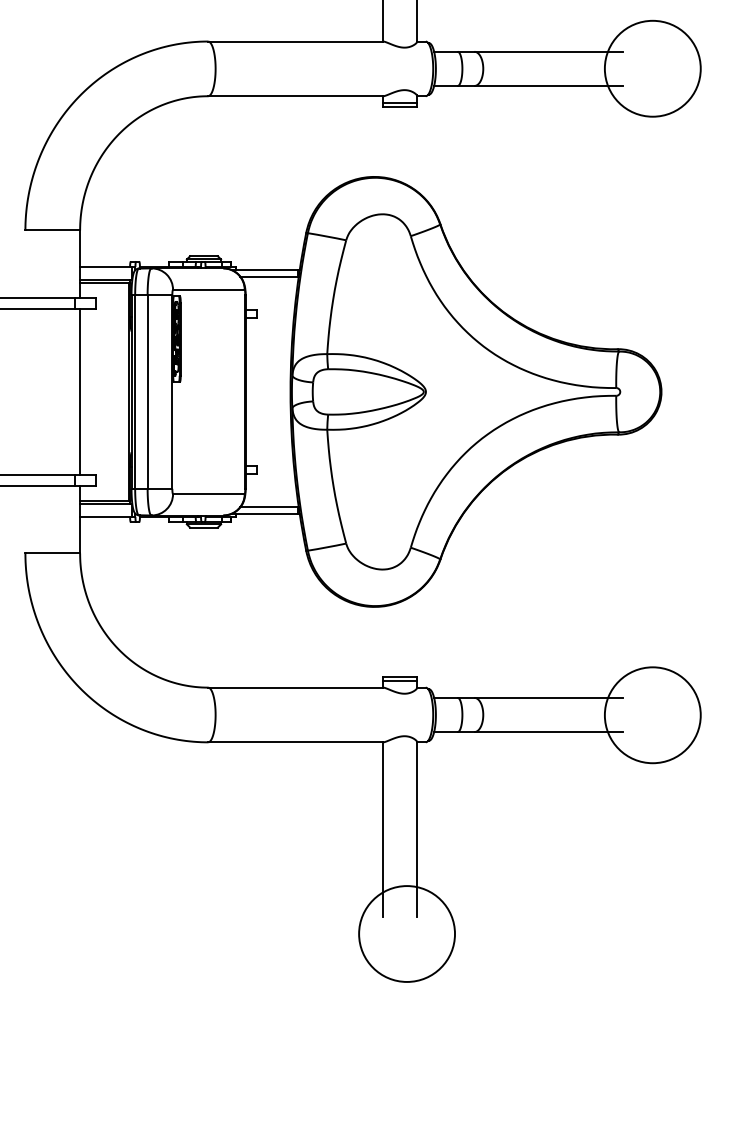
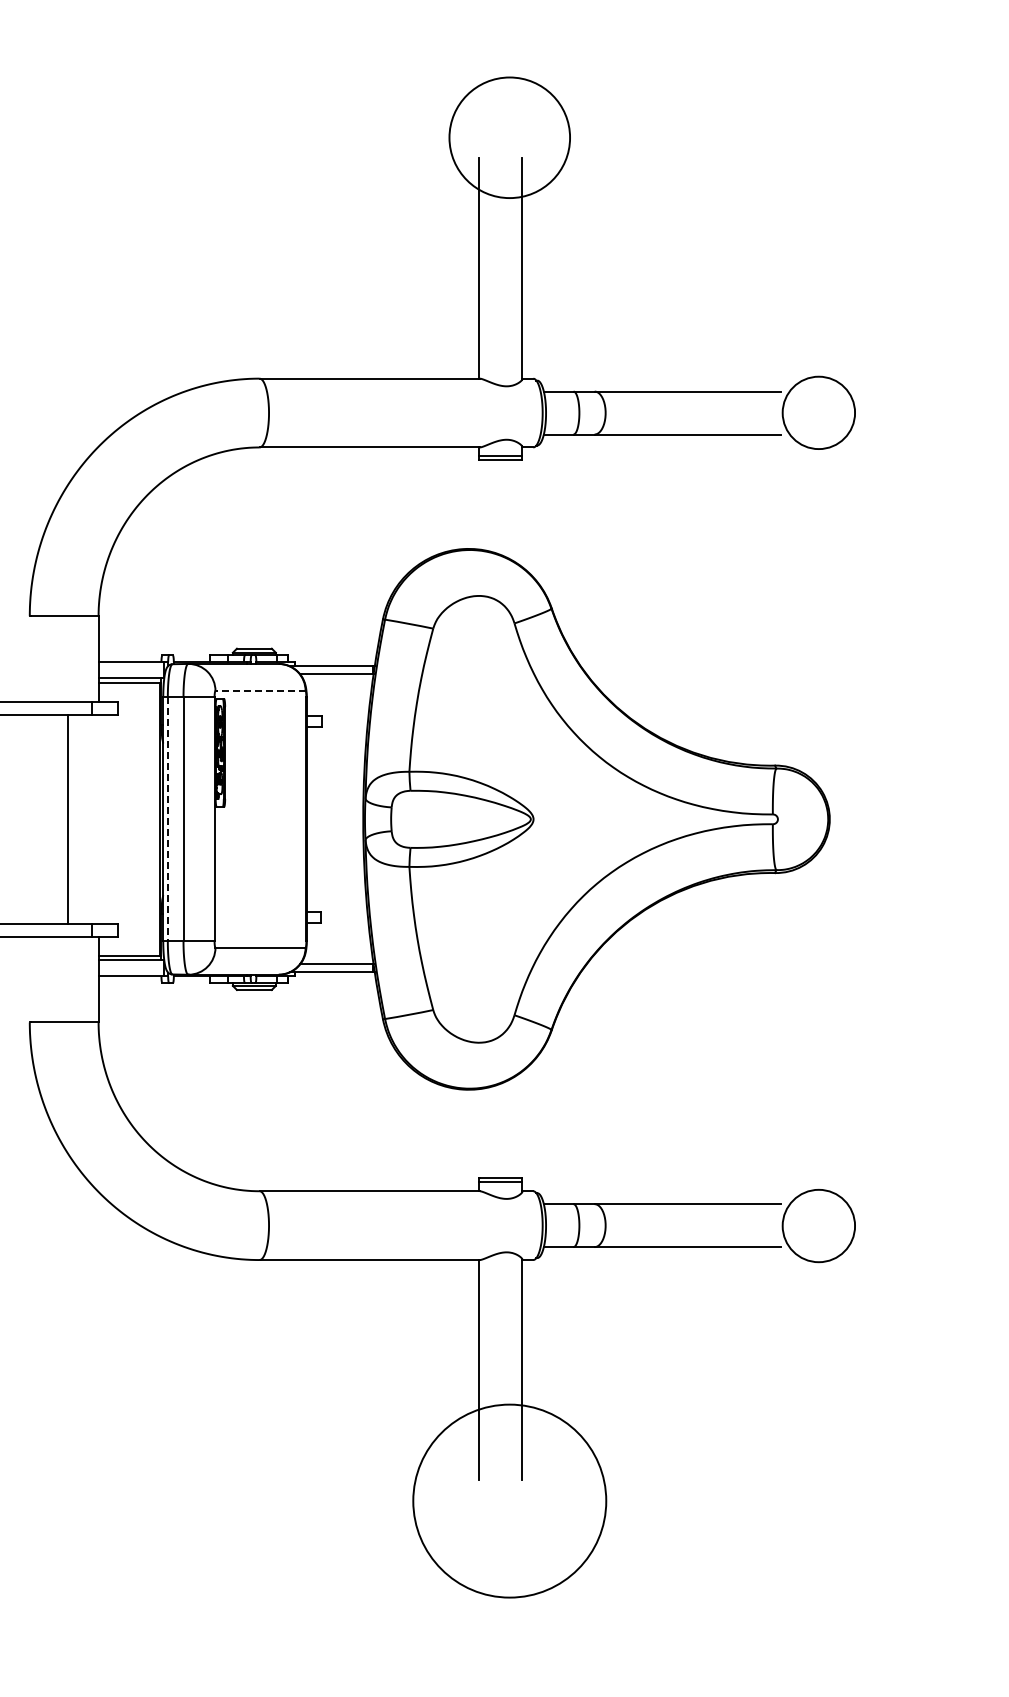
circle: (652, 68) -> (818, 412), size x0.6
line: (208, 290) -> (260, 691), solid -> dashed
line: (80, 392) -> (67, 819), moved
line: (134, 392) -> (167, 819), solid -> dashed
circle: (652, 714) -> (818, 1225), size x0.6
circle: (406, 933) -> (509, 1500), size x1.6

